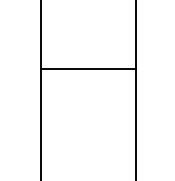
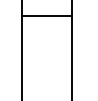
line: (89, 69) -> (47, 16), moved

